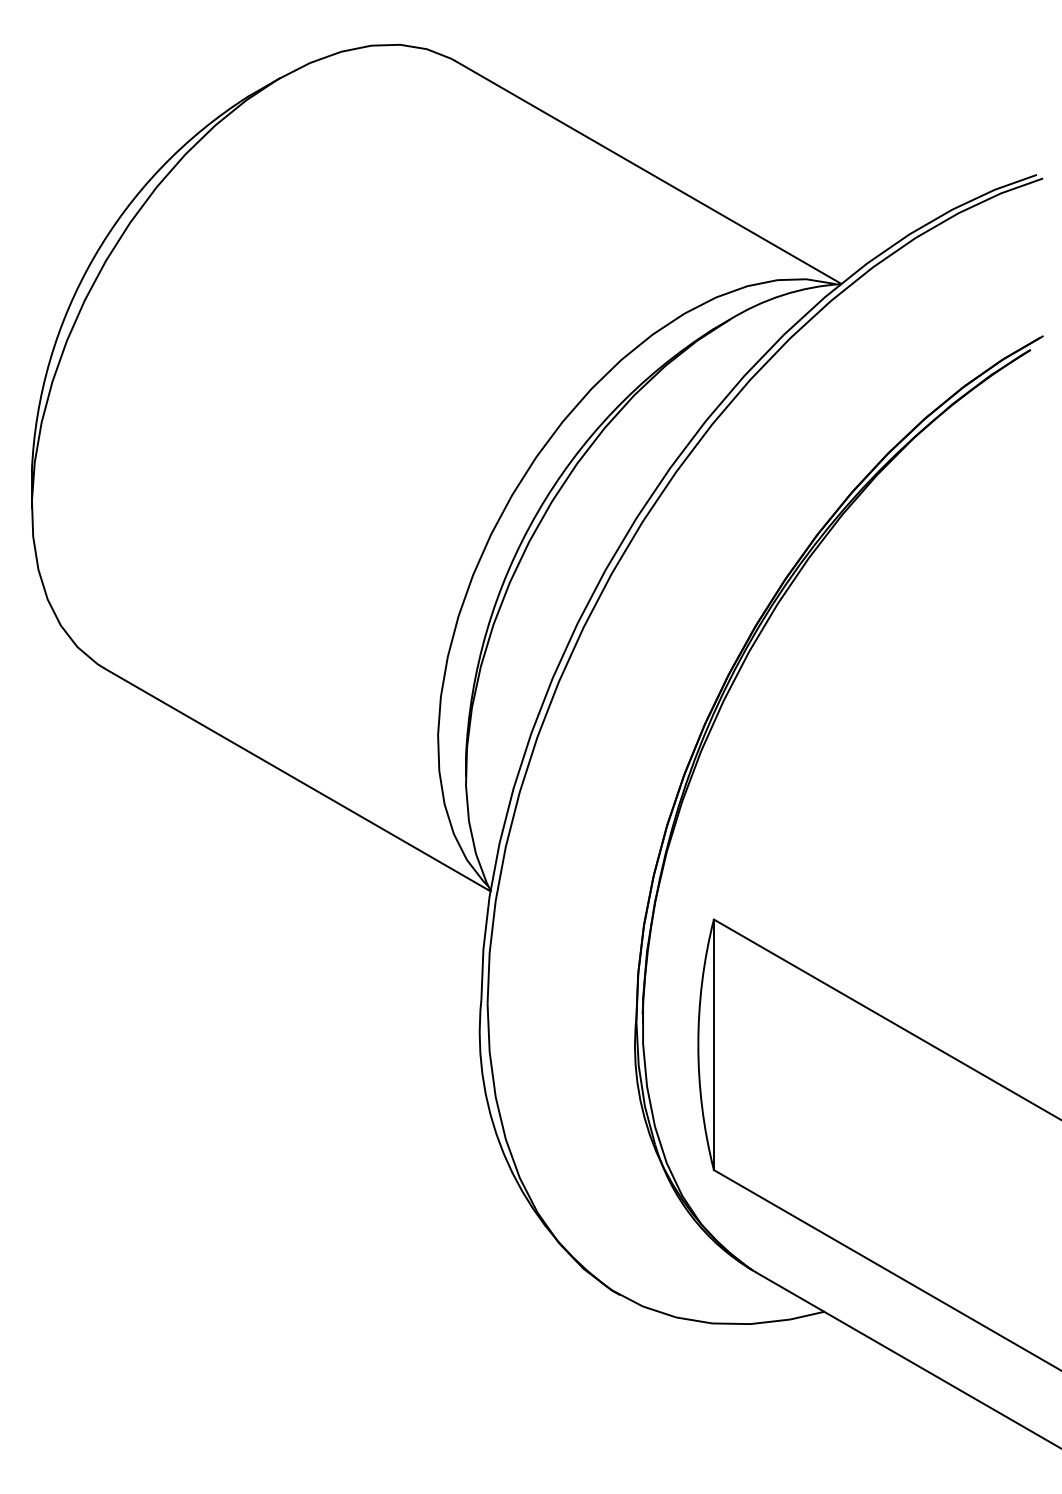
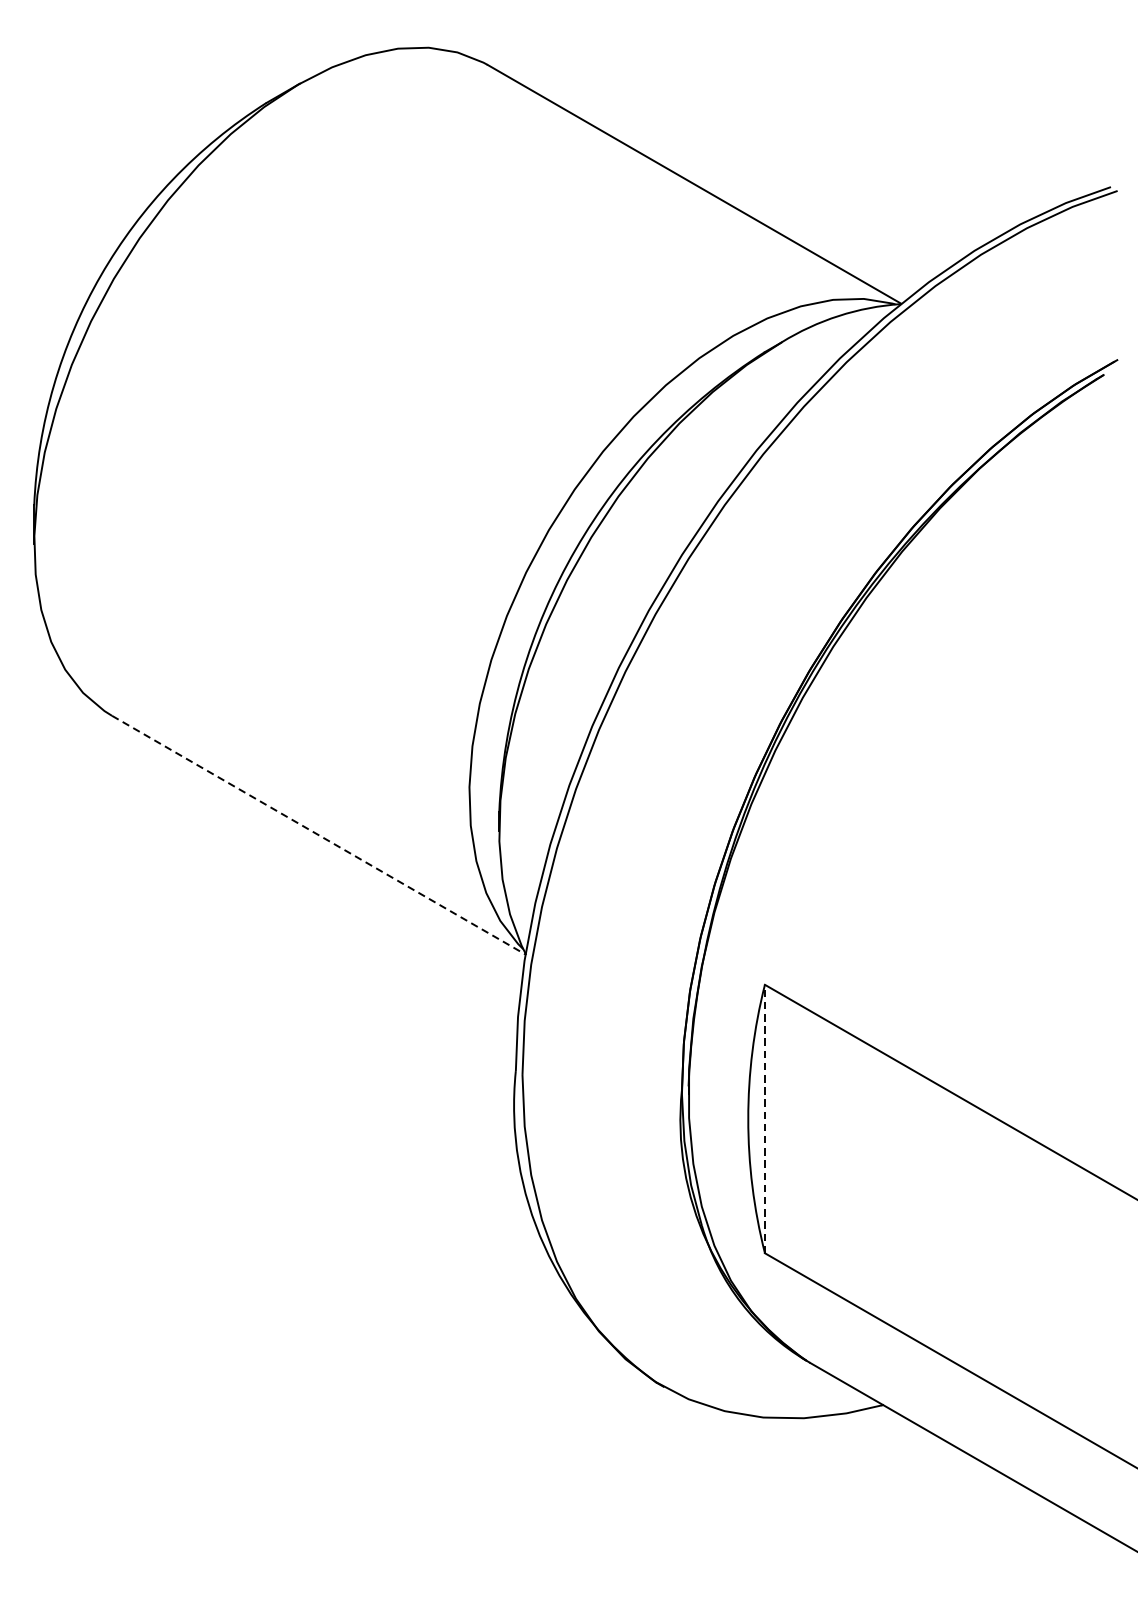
line: (297, 779) -> (318, 834), solid -> dashed
line: (713, 1044) -> (764, 1118), solid -> dashed

